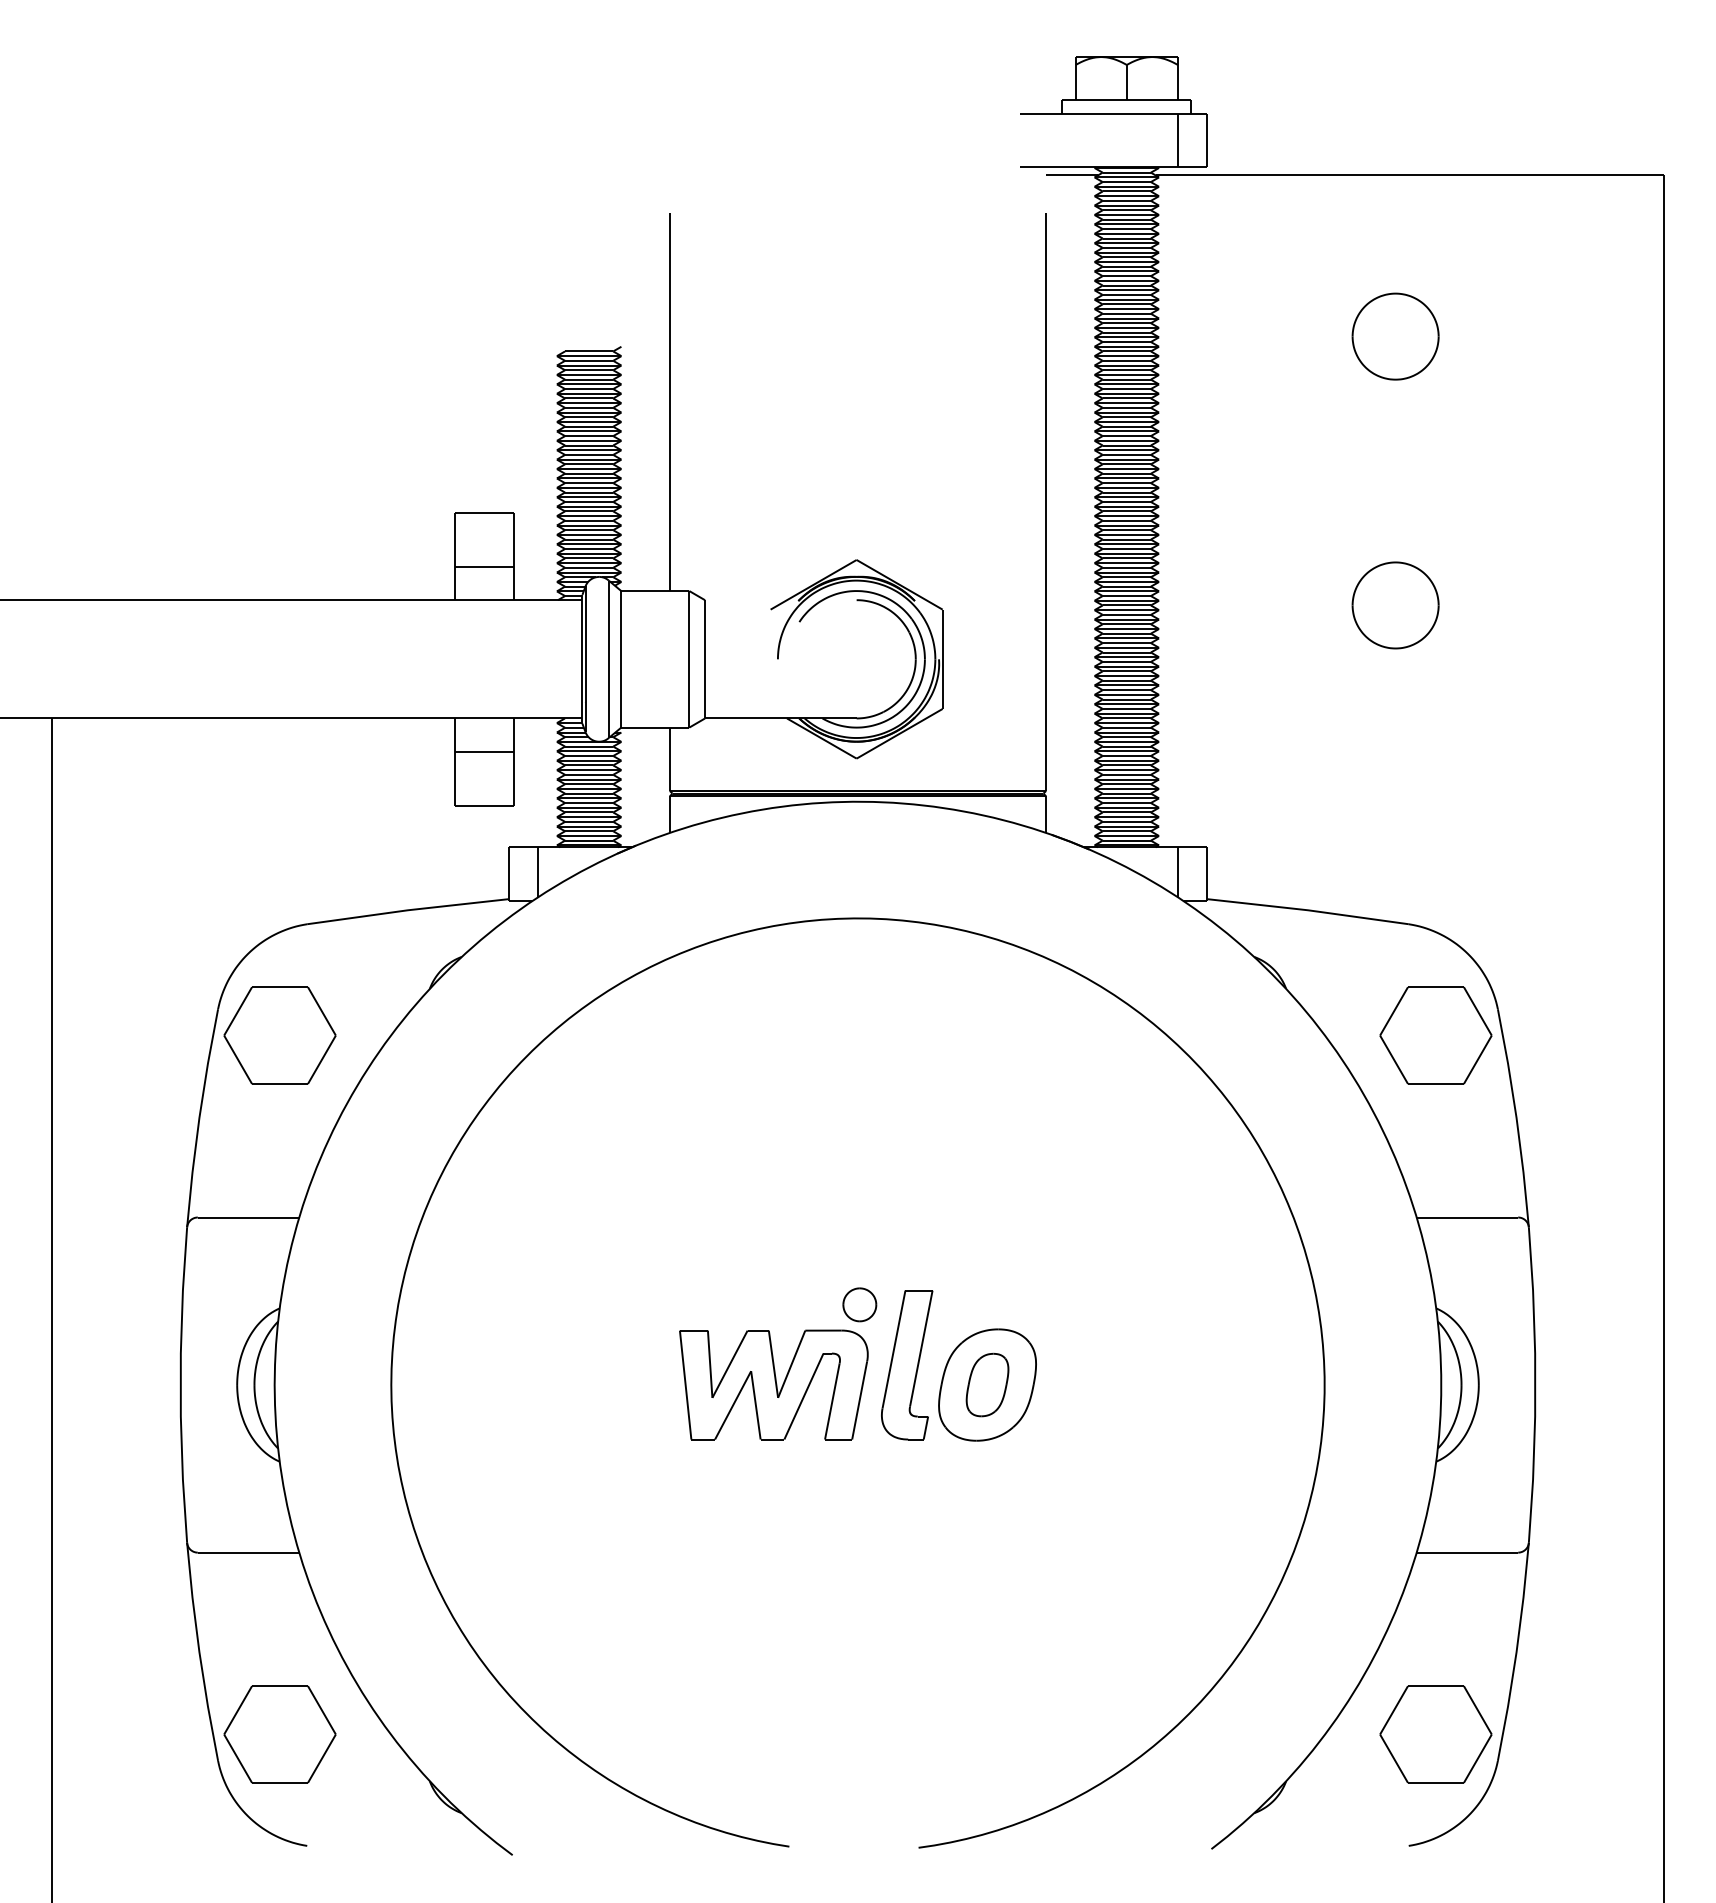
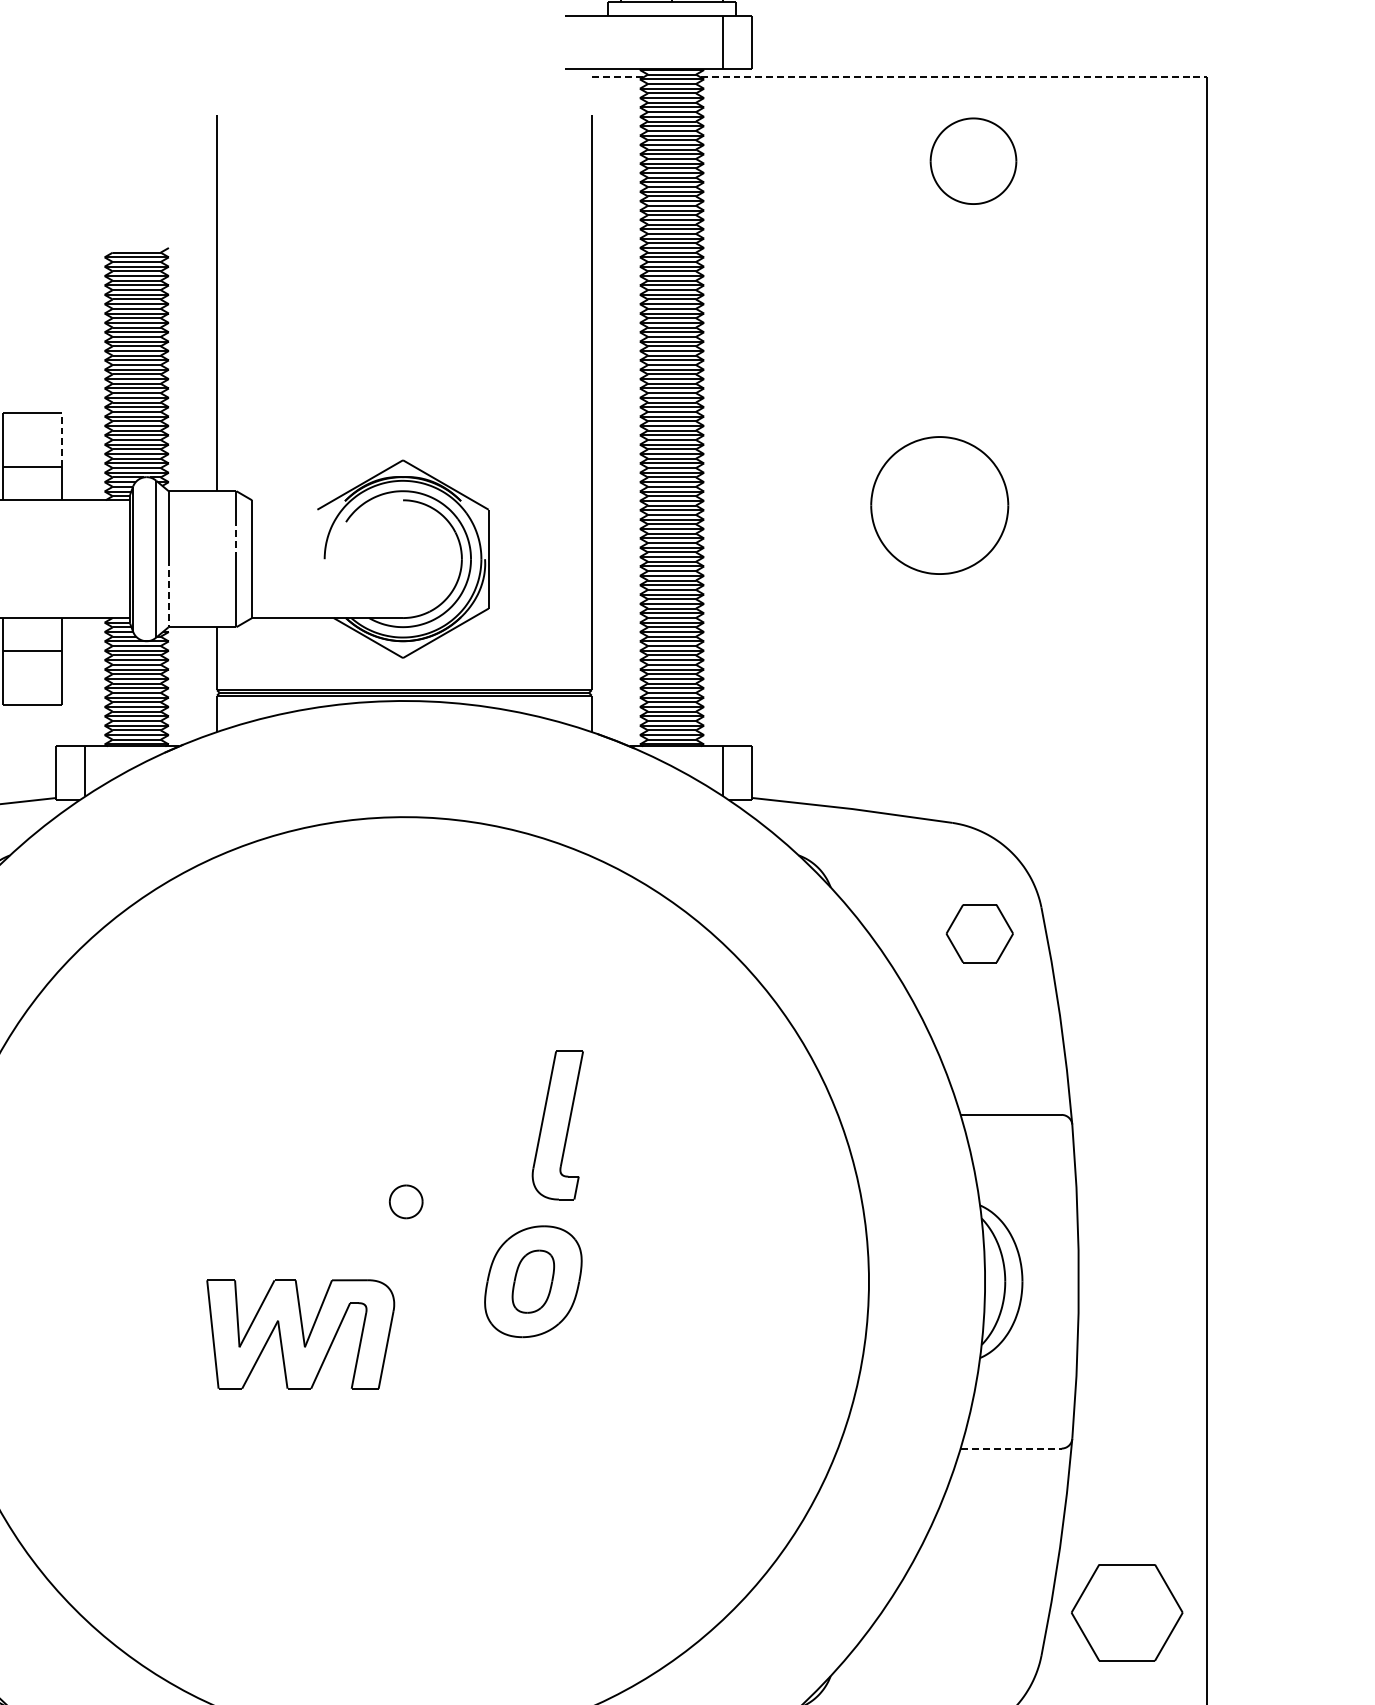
line: (1072, 175) -> (617, 77), solid -> dashed
line: (1410, 175) -> (954, 77), solid -> dashed
part: (1395, 336) -> (973, 161), moved
line: (514, 539) -> (62, 439), solid -> dashed
part: (1395, 605) -> (939, 505), size x1.6
line: (689, 639) -> (236, 539), solid -> dashed
line: (621, 693) -> (168, 593), solid -> dashed
part: (1435, 1035) -> (979, 933), size x0.6
part: (907, 1365) -> (558, 1125), moved
part: (773, 1384) -> (300, 1333), moved
line: (1467, 1552) -> (1011, 1448), solid -> dashed
part: (1435, 1734) -> (1126, 1612), moved

